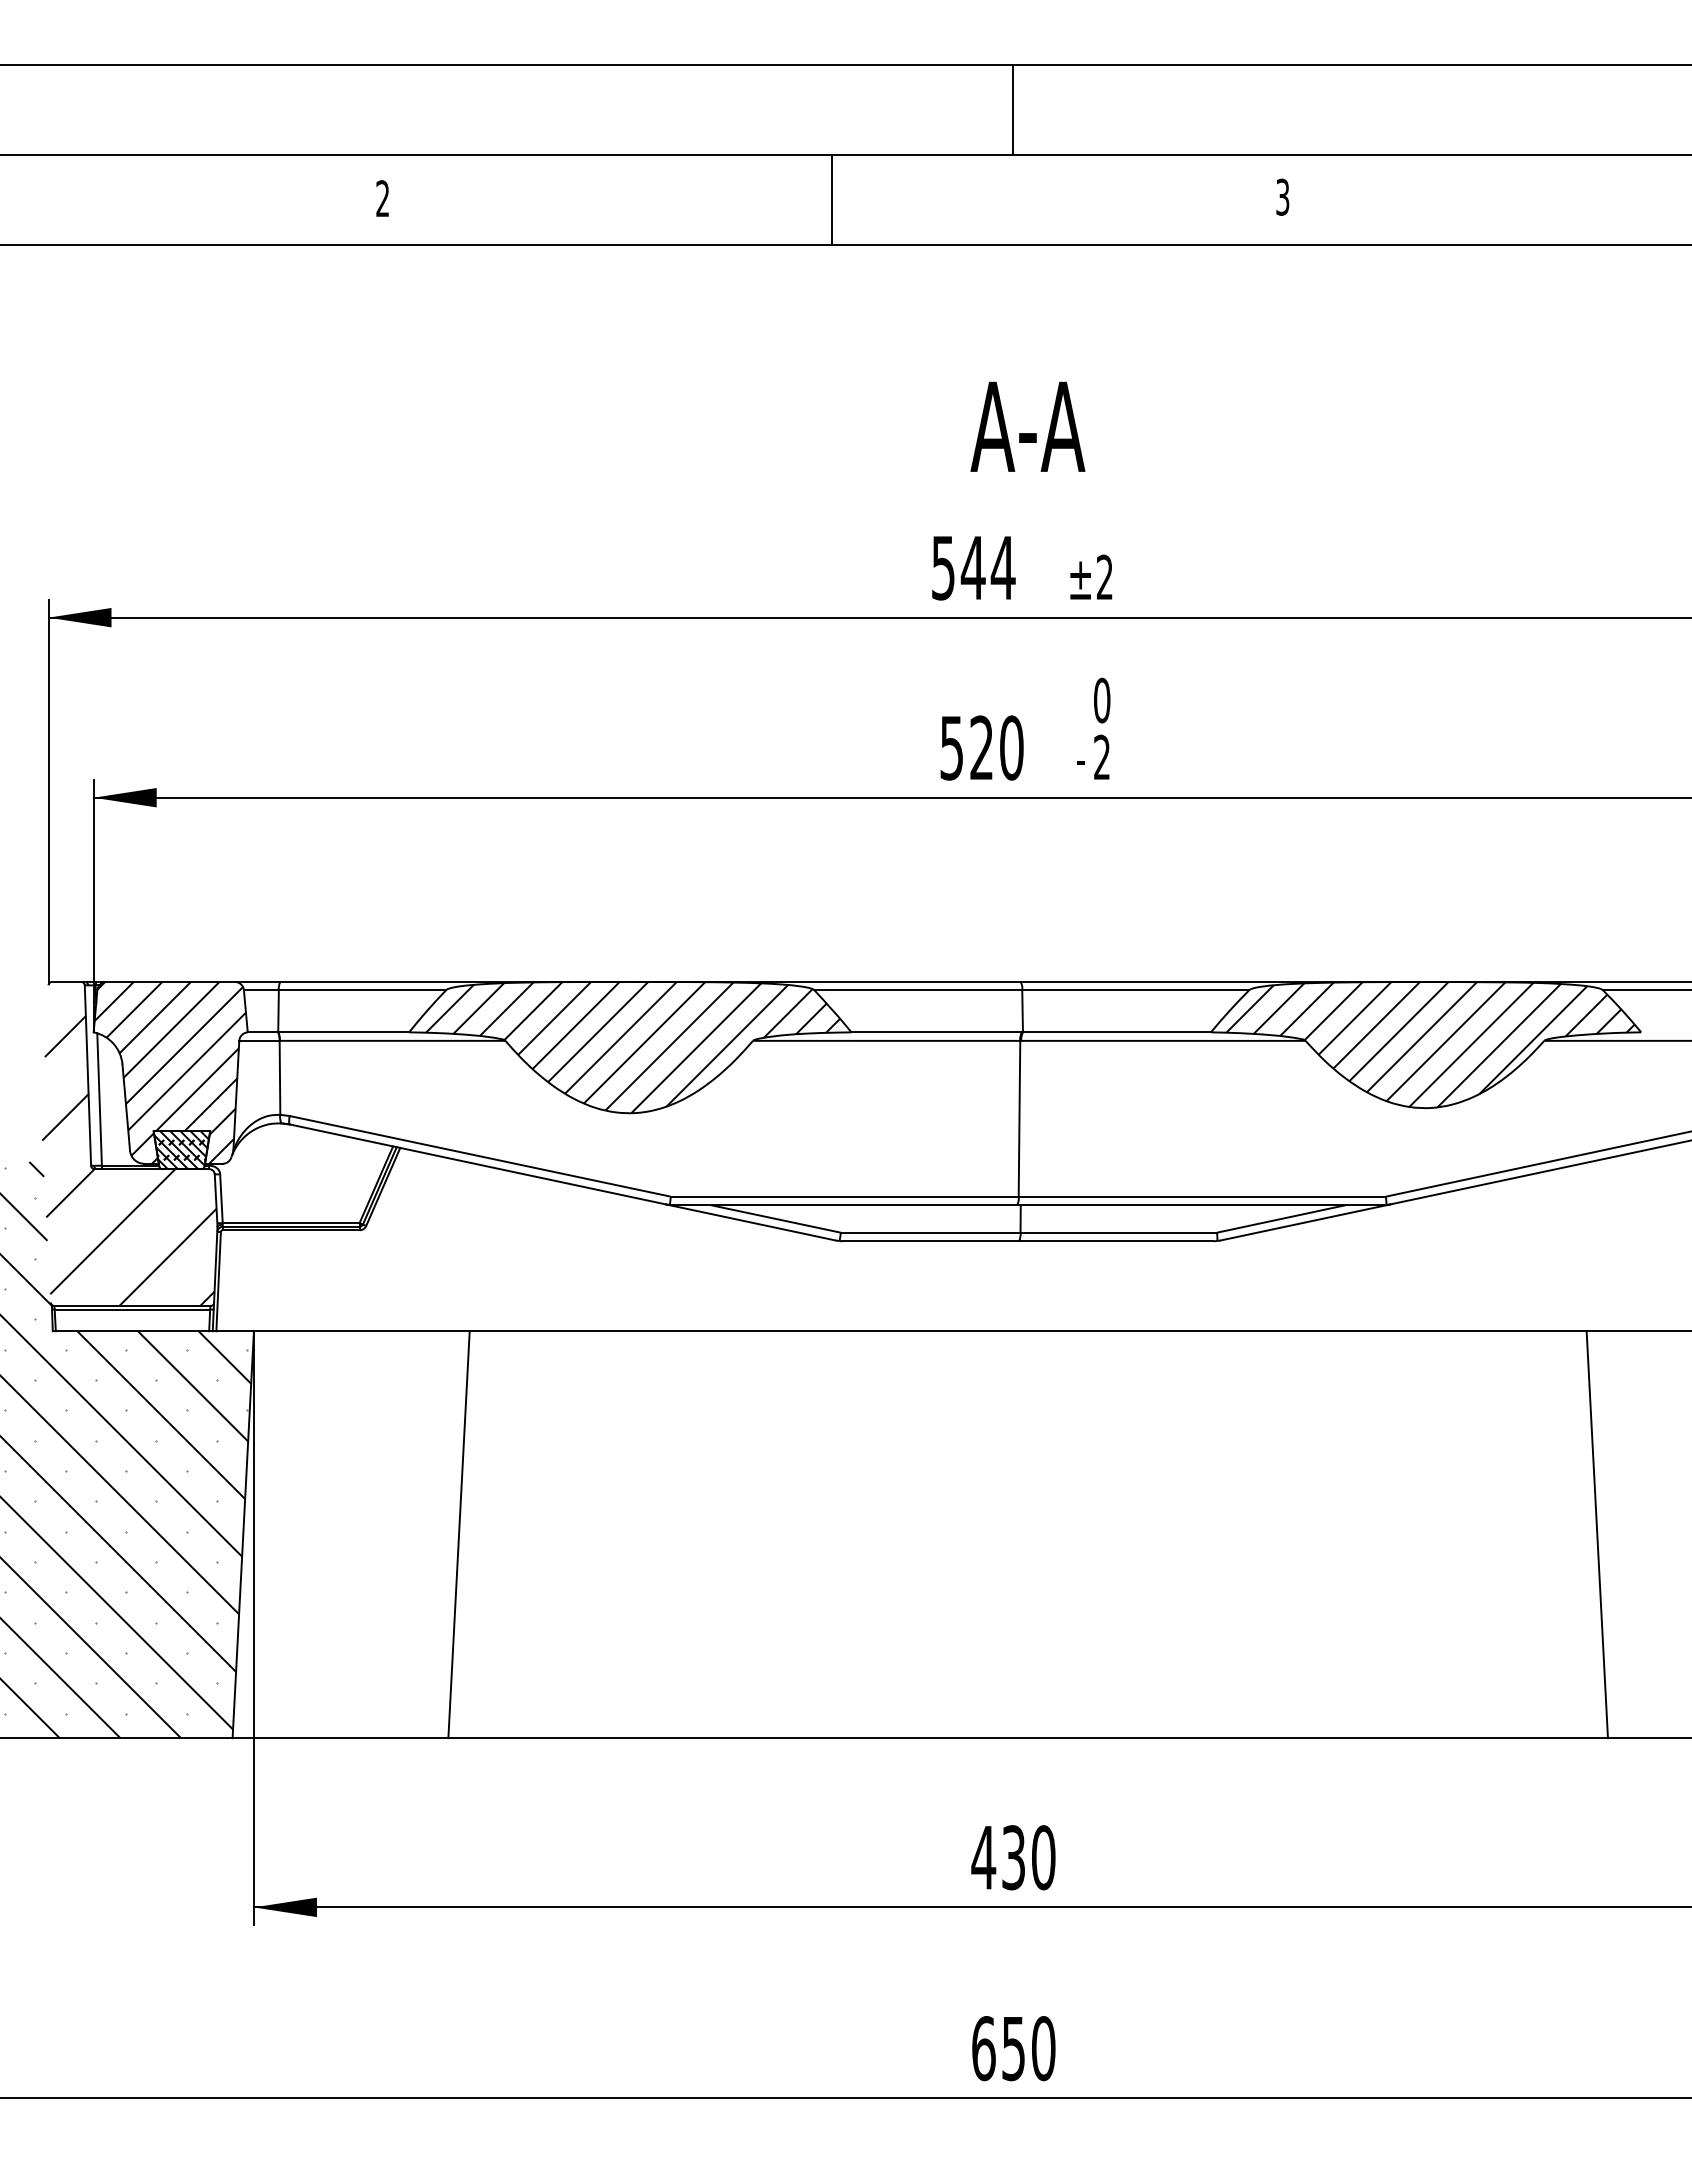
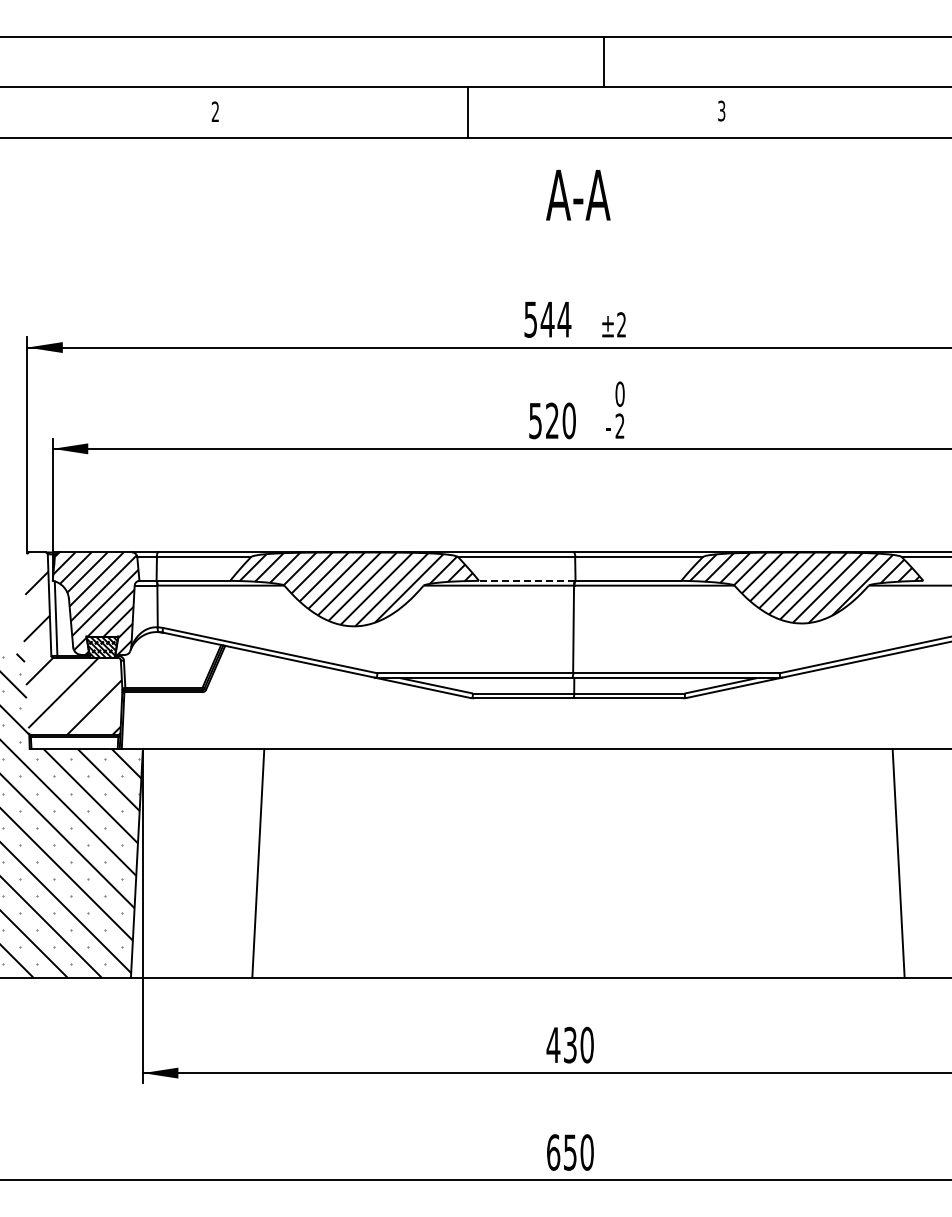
line: (1012, 109) -> (603, 61), moved
text: (1028, 427) -> (578, 195), moved
line: (937, 1031) -> (527, 580), solid -> dashed

